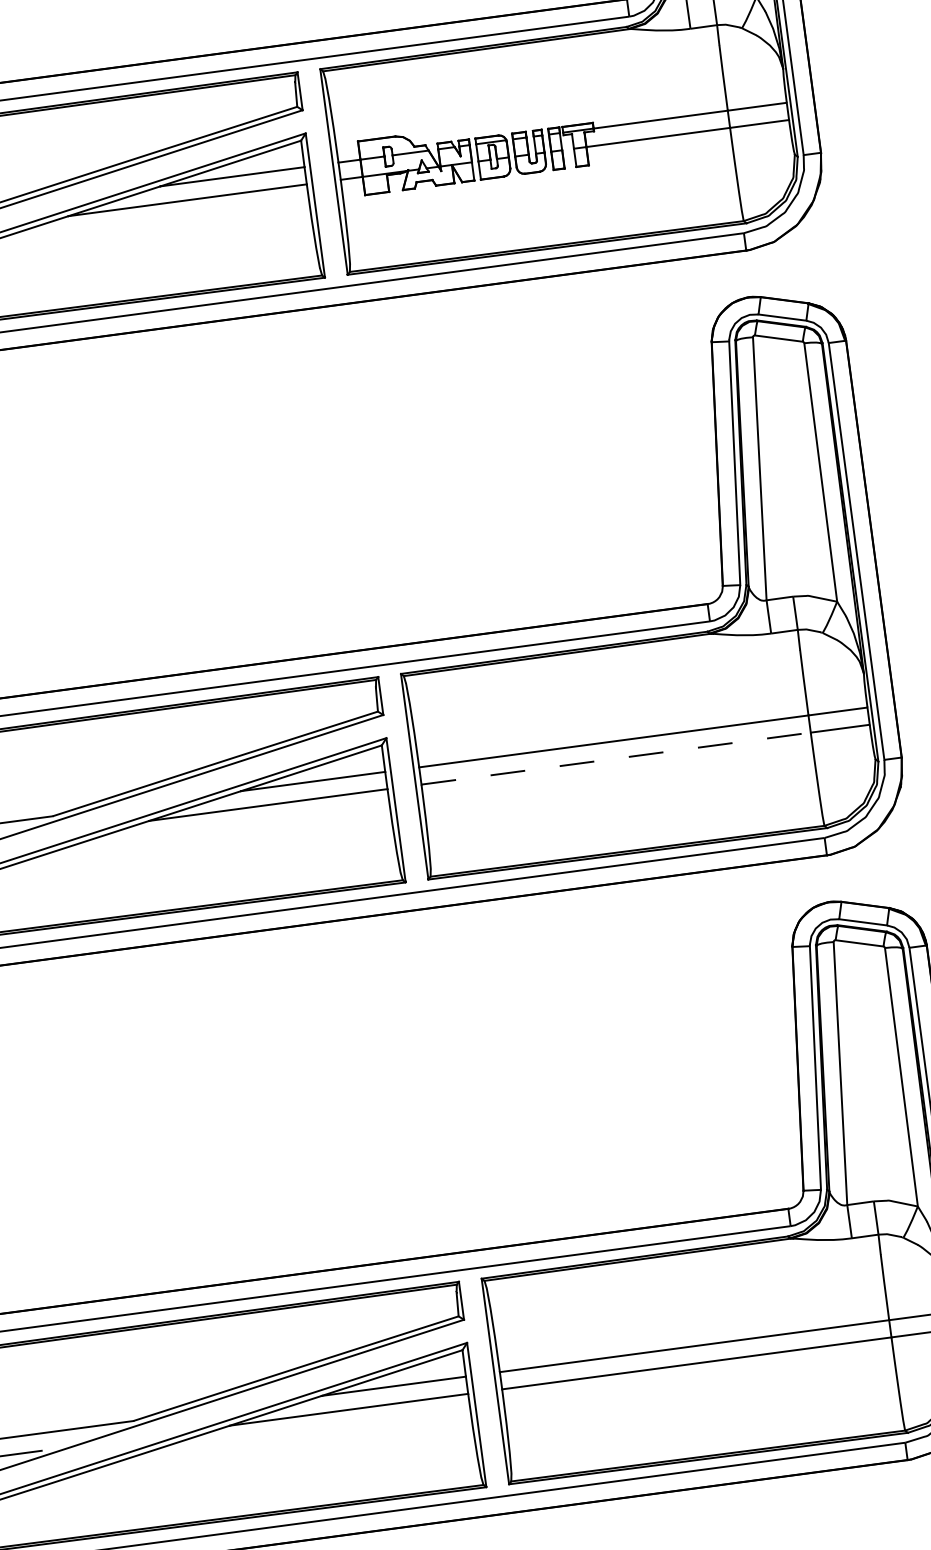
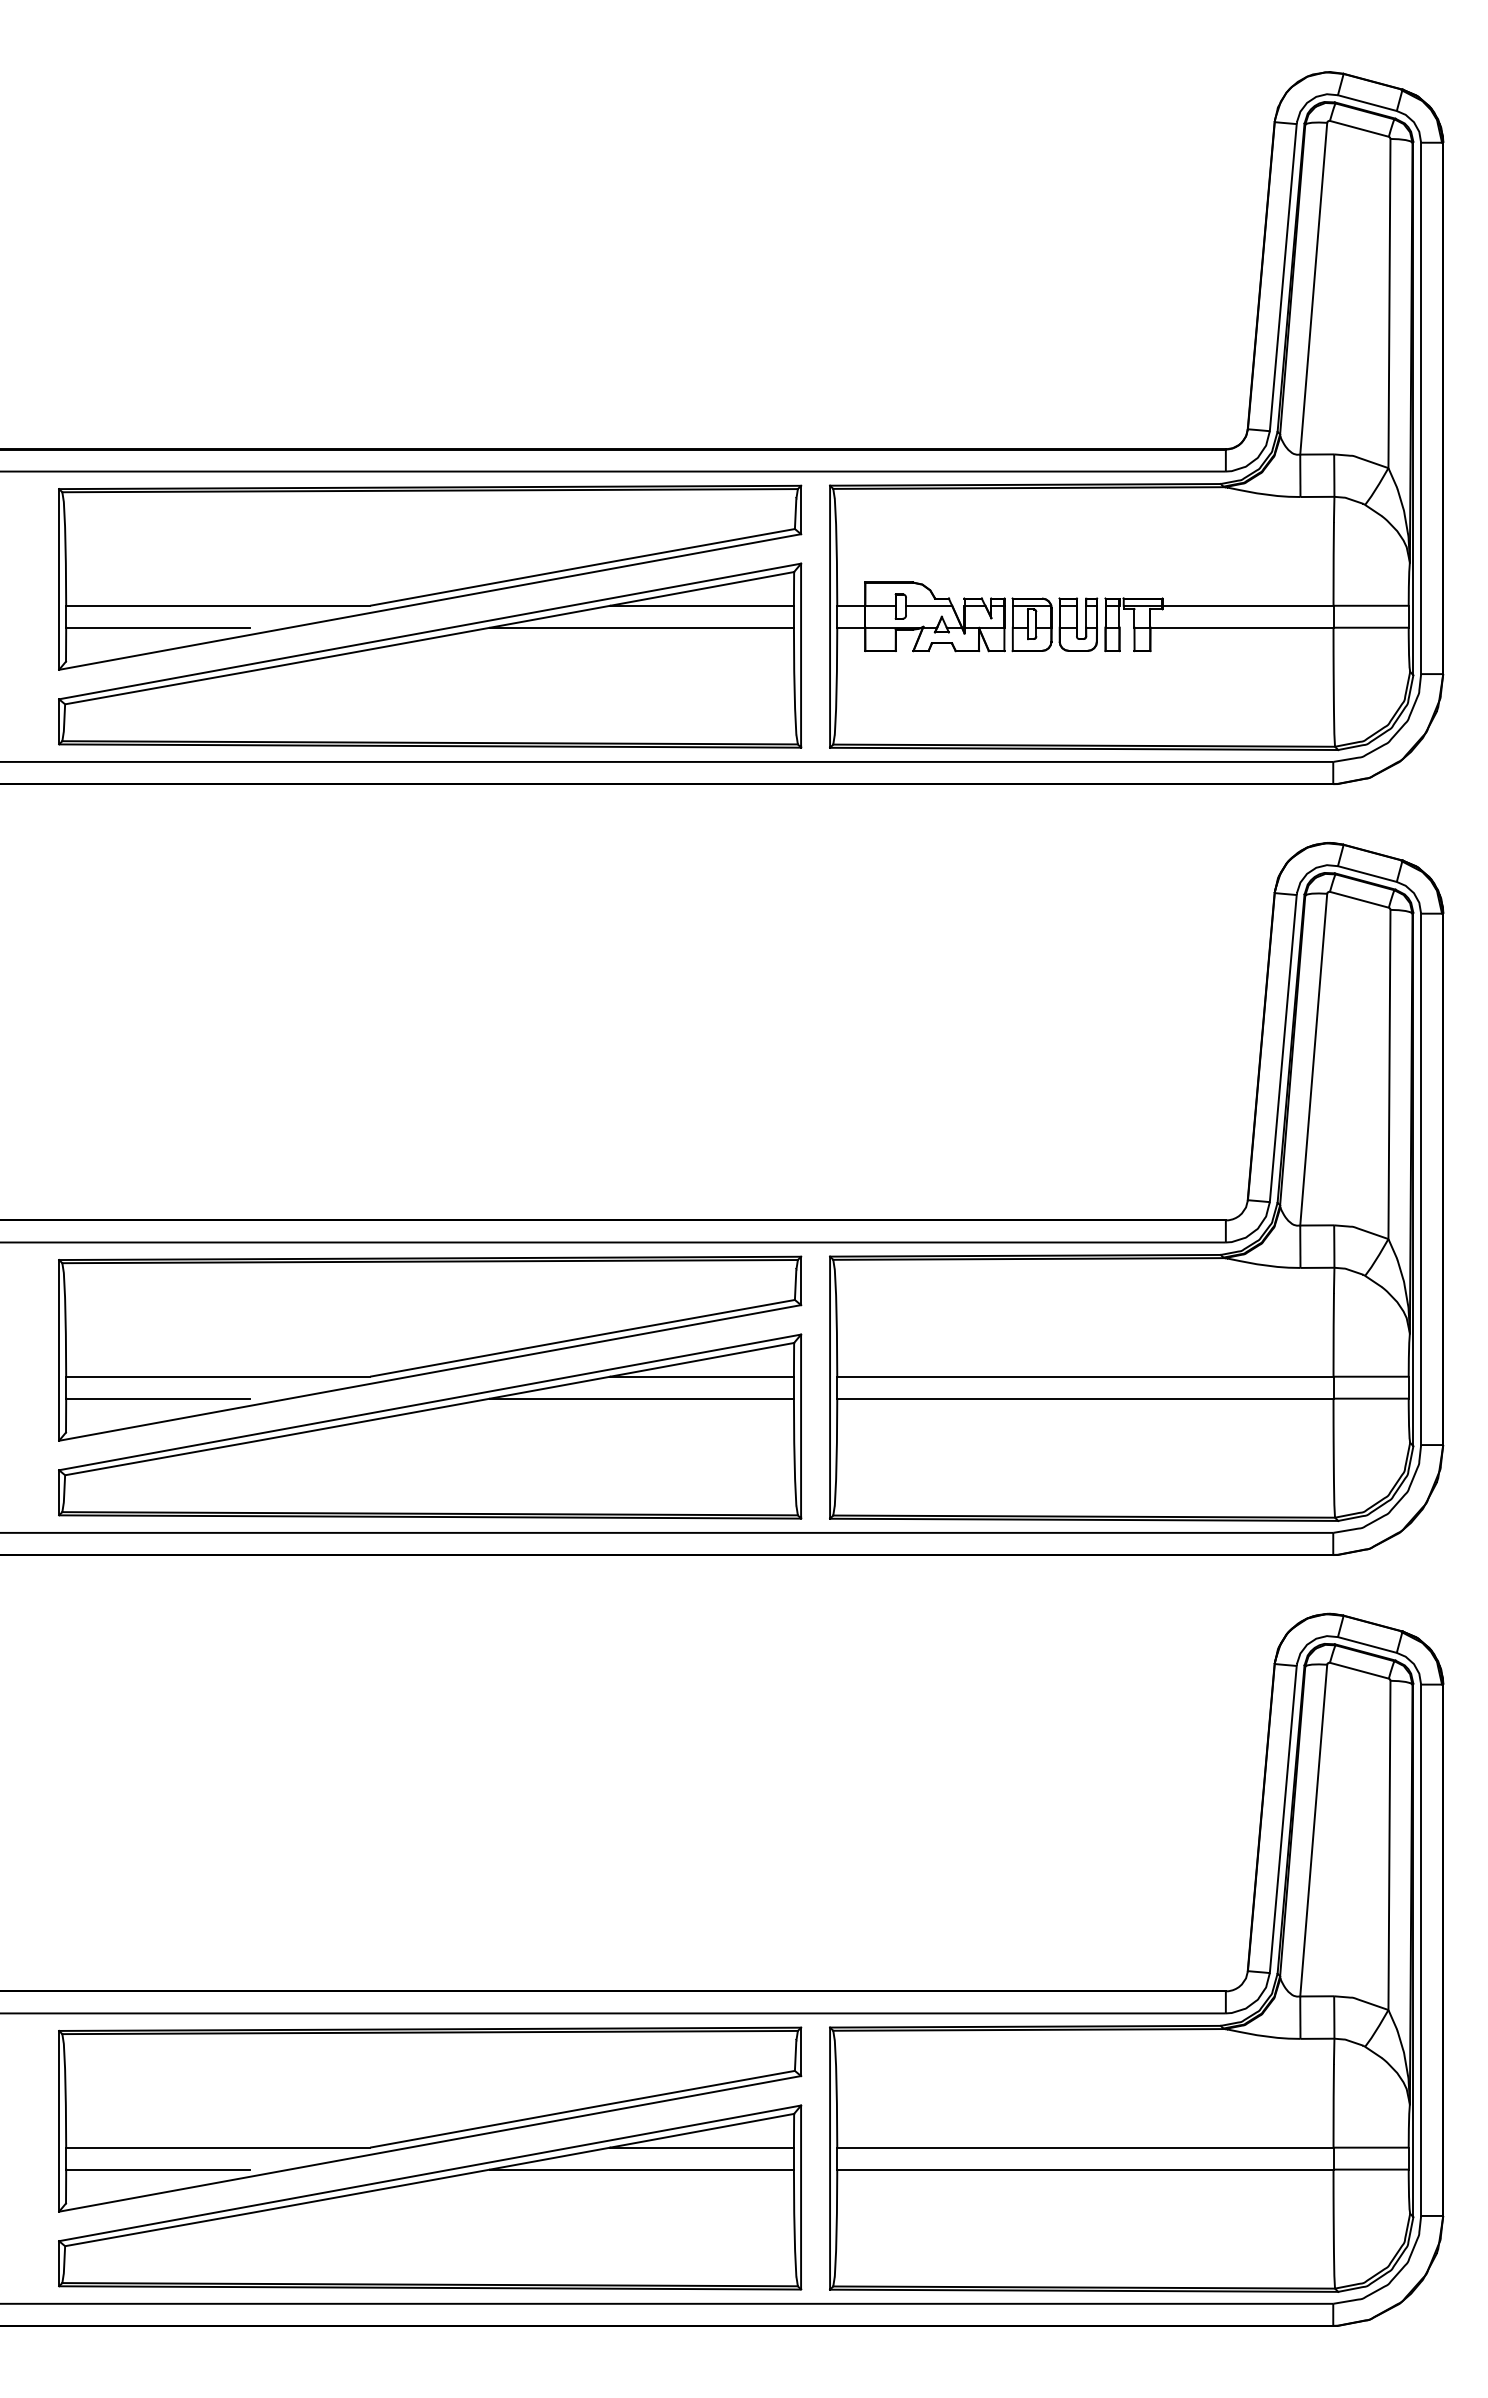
line: (616, 758) -> (1085, 1398), dashed -> solid

